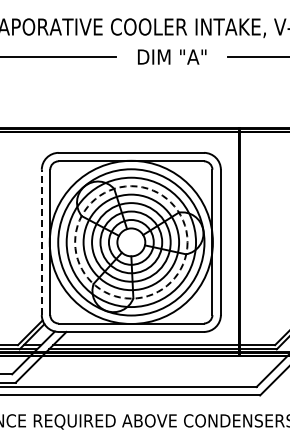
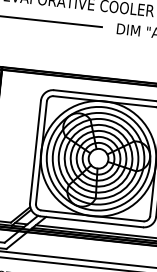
line: (41, 242) -> (35, 152), dashed -> solid
circle: (131, 242) -> (98, 158), dashed -> solid

